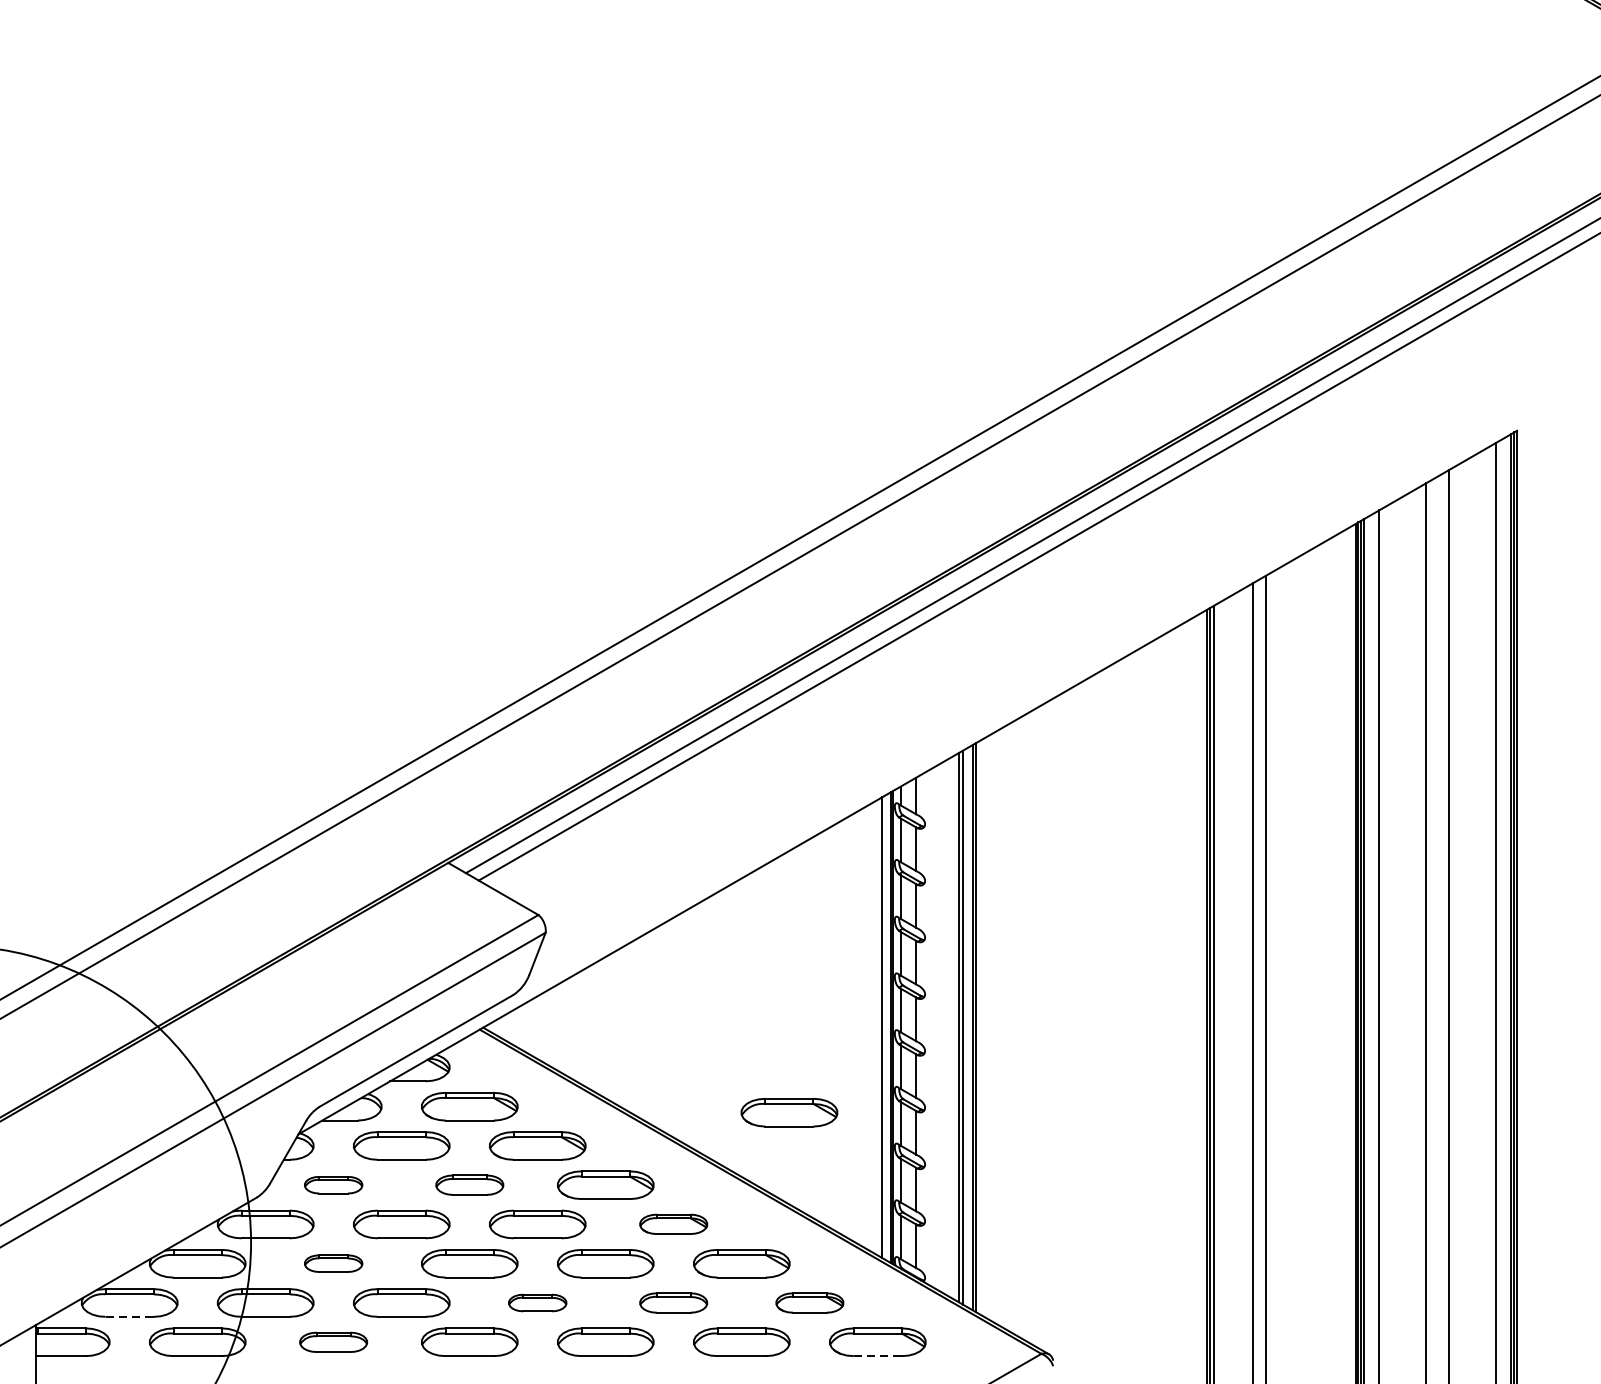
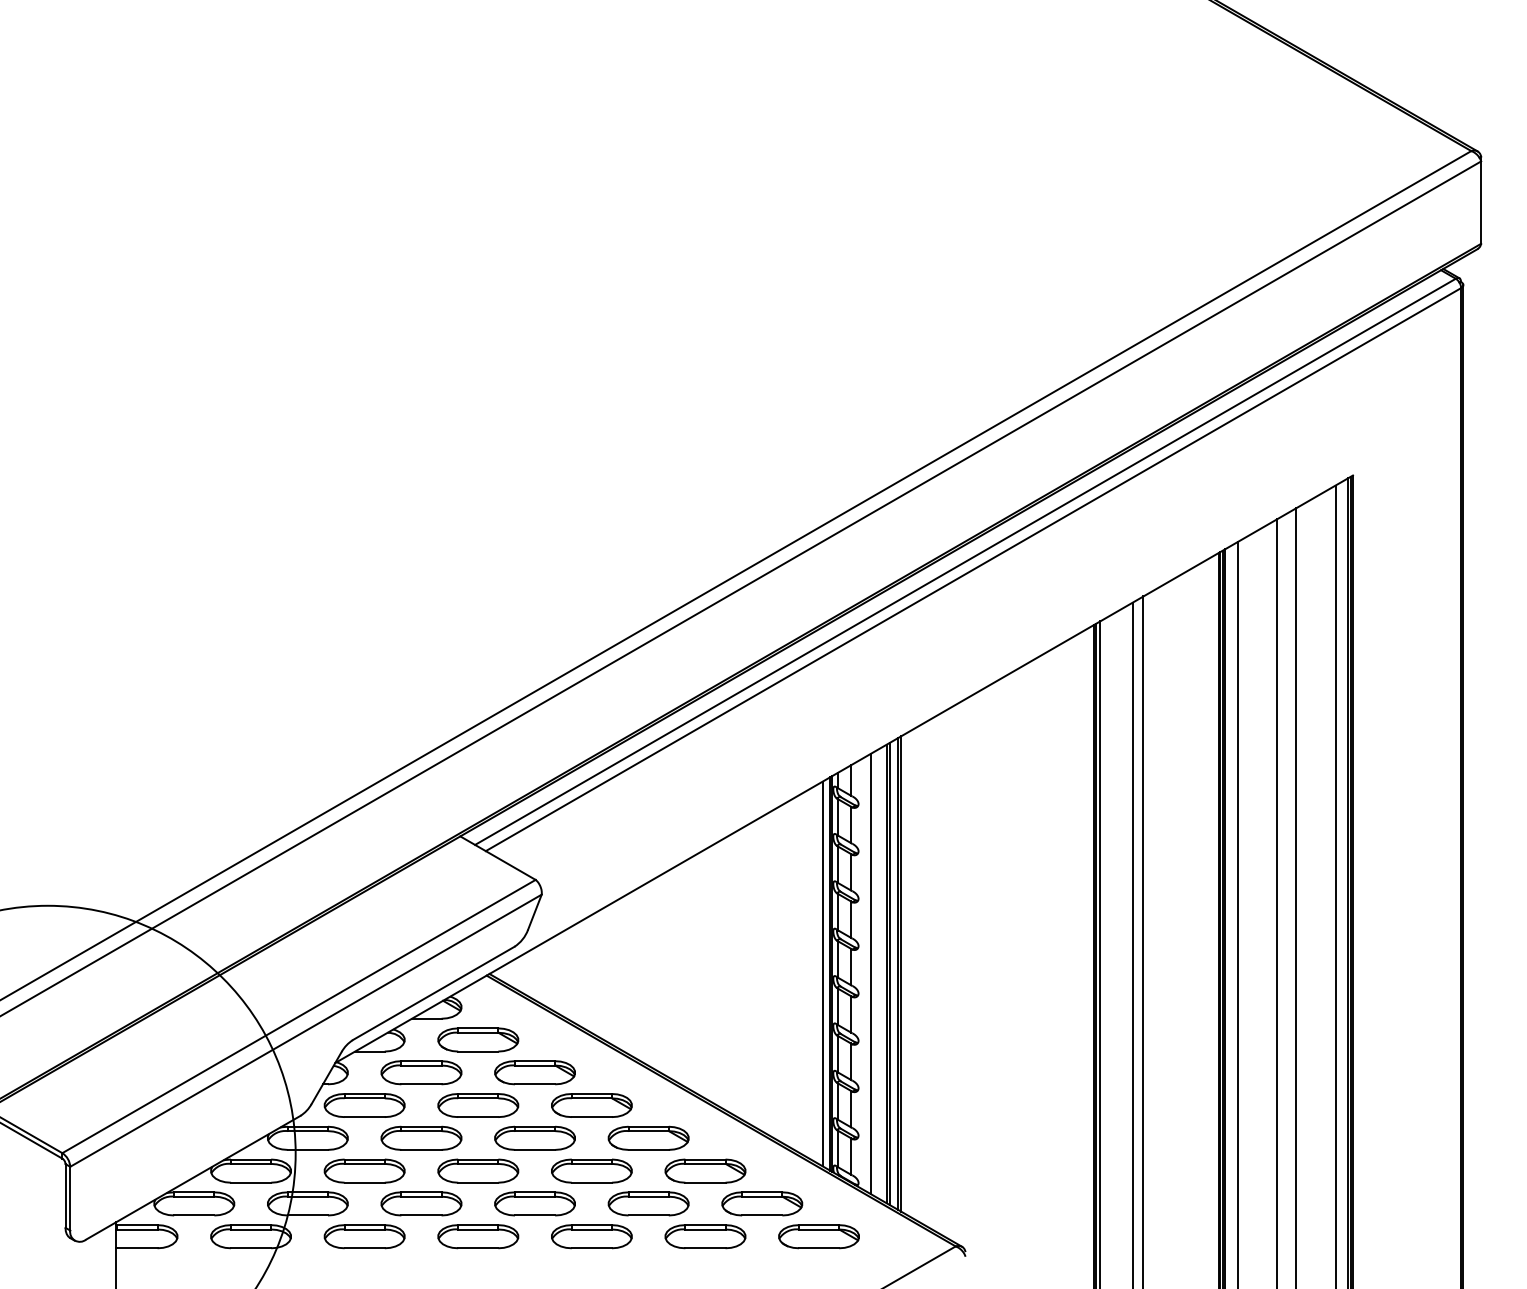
line: (939, 1027) -> (870, 973), added
part: (789, 1112) -> (745, 1044), removed
part: (333, 1185) -> (364, 1105), size x1.67
part: (469, 1185) -> (478, 1105), size x1.43
part: (673, 1223) -> (648, 1137), size x1.43
part: (333, 1262) -> (364, 1170), size x1.67
part: (537, 1302) -> (534, 1203), size x1.67
part: (673, 1302) -> (648, 1203), size x1.43
part: (810, 1302) -> (762, 1203), size x1.43
line: (129, 1316) -> (194, 1215), dashed -> solid
part: (333, 1342) -> (364, 1236), size x1.43
line: (878, 1356) -> (819, 1248), dashed -> solid

